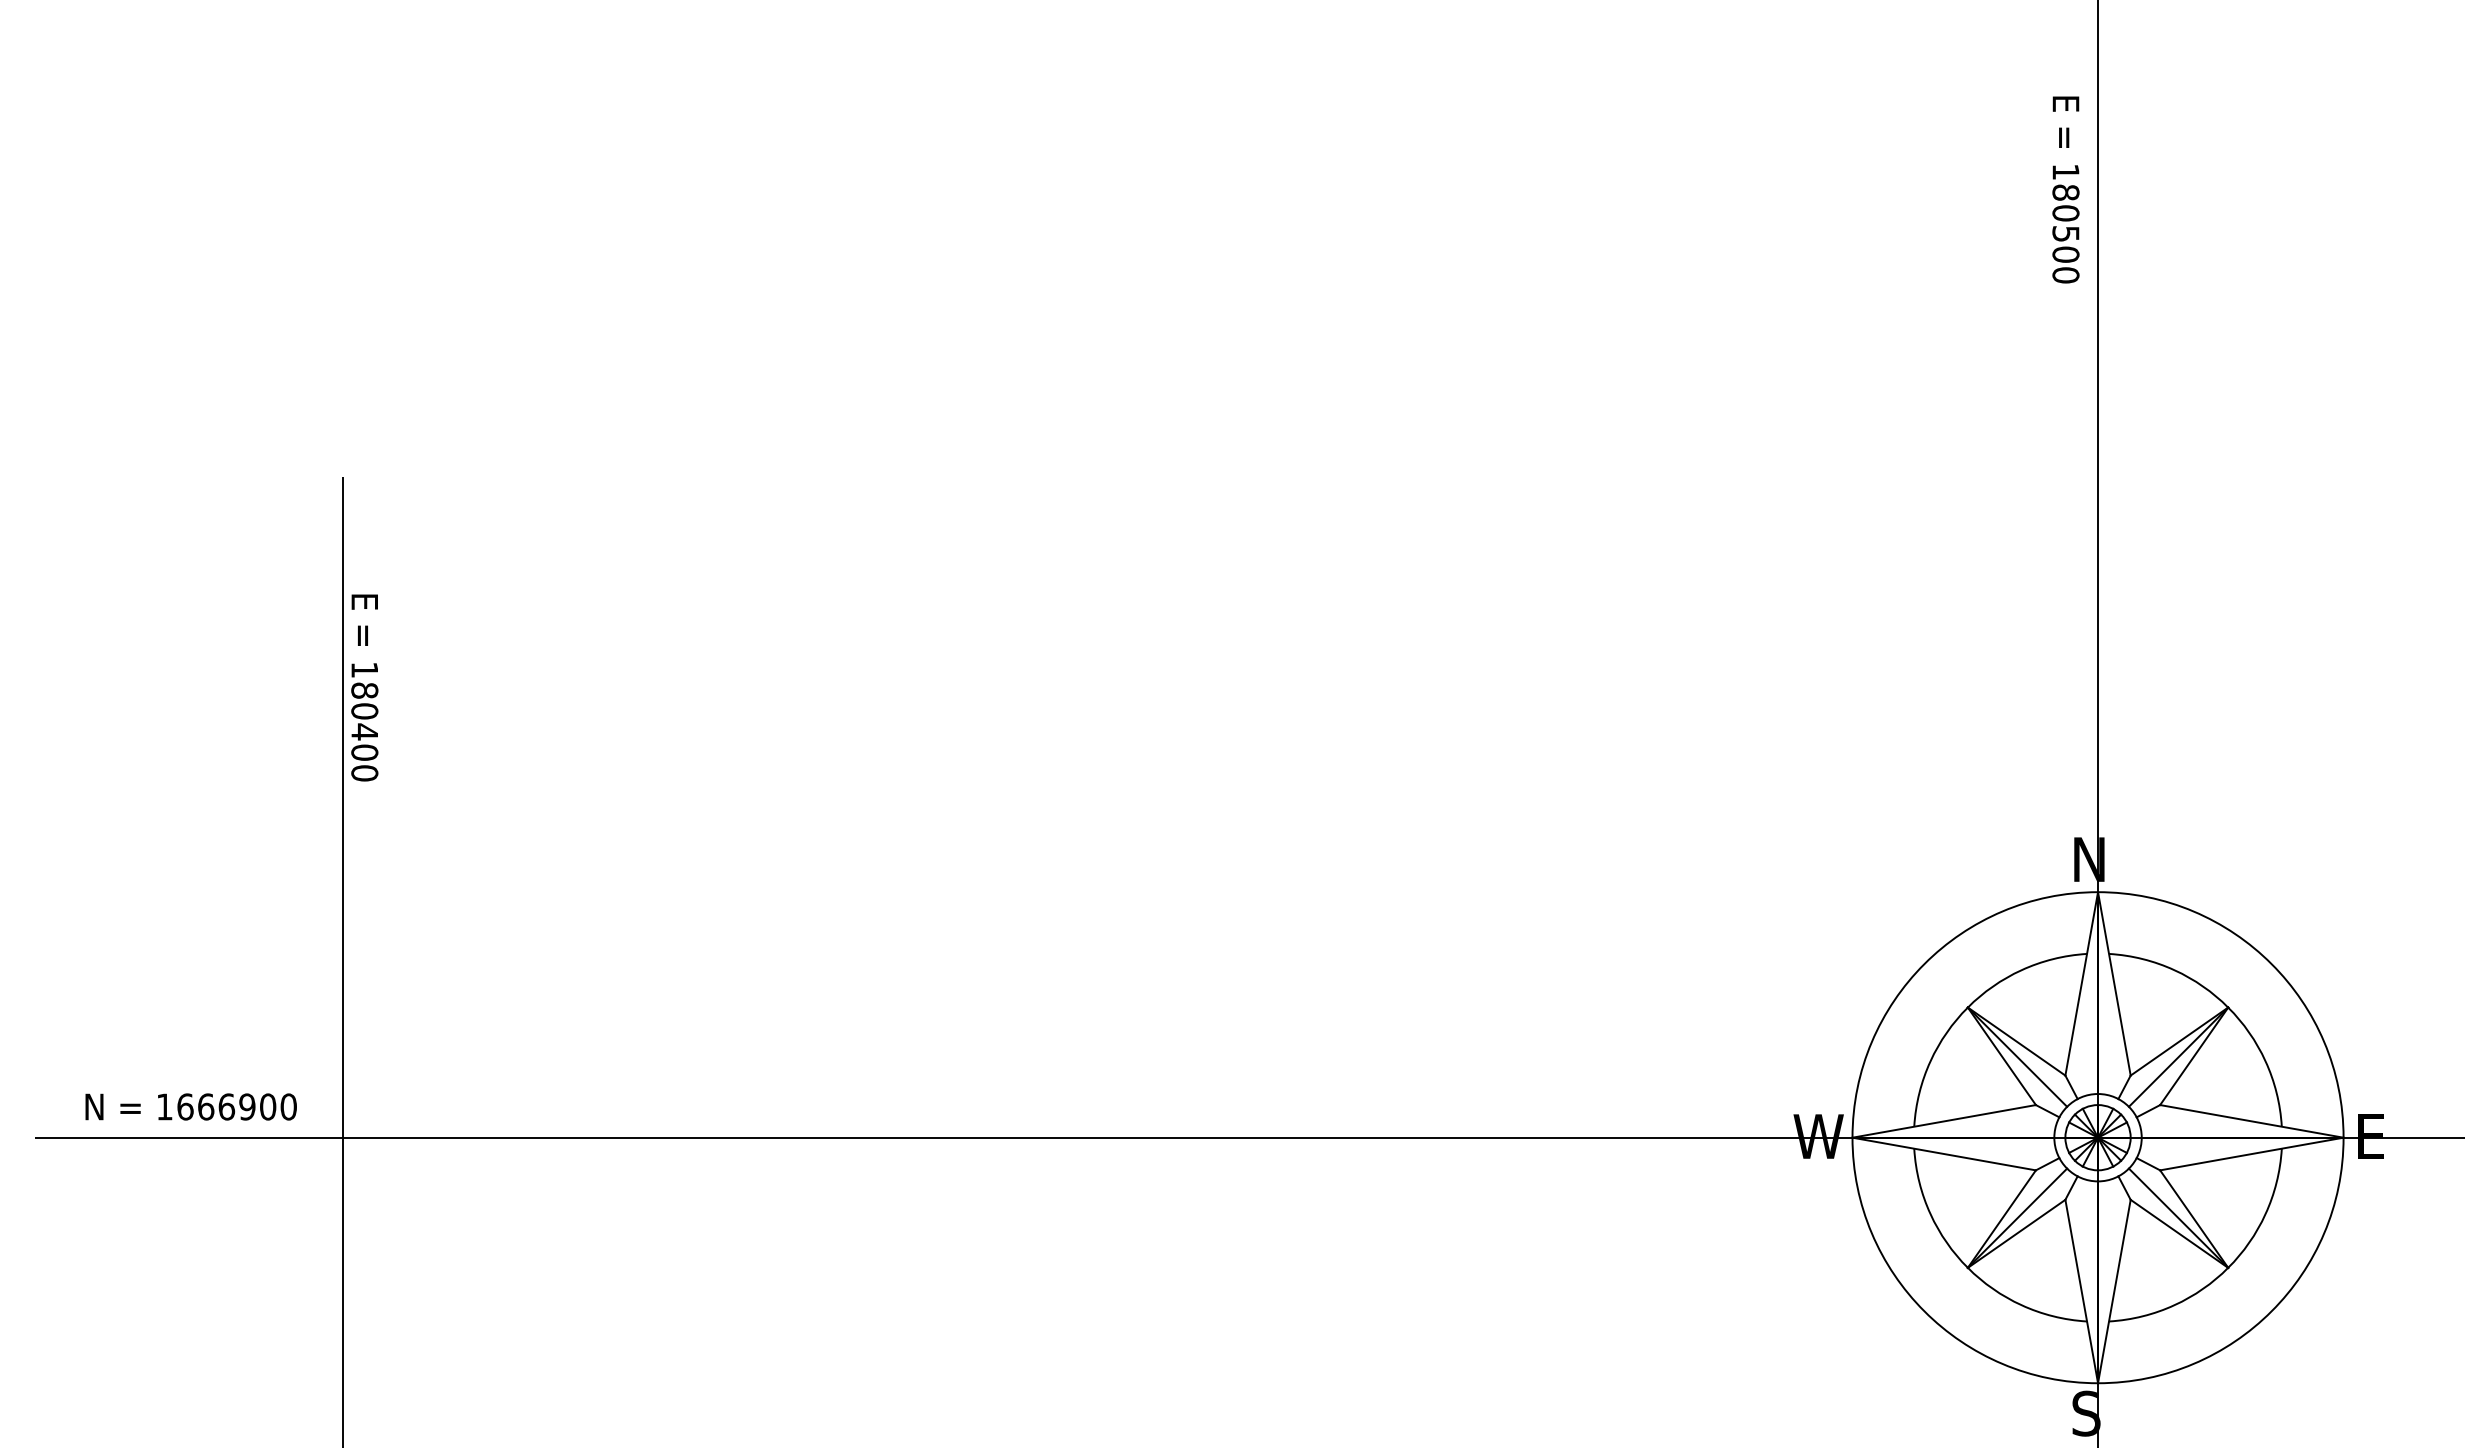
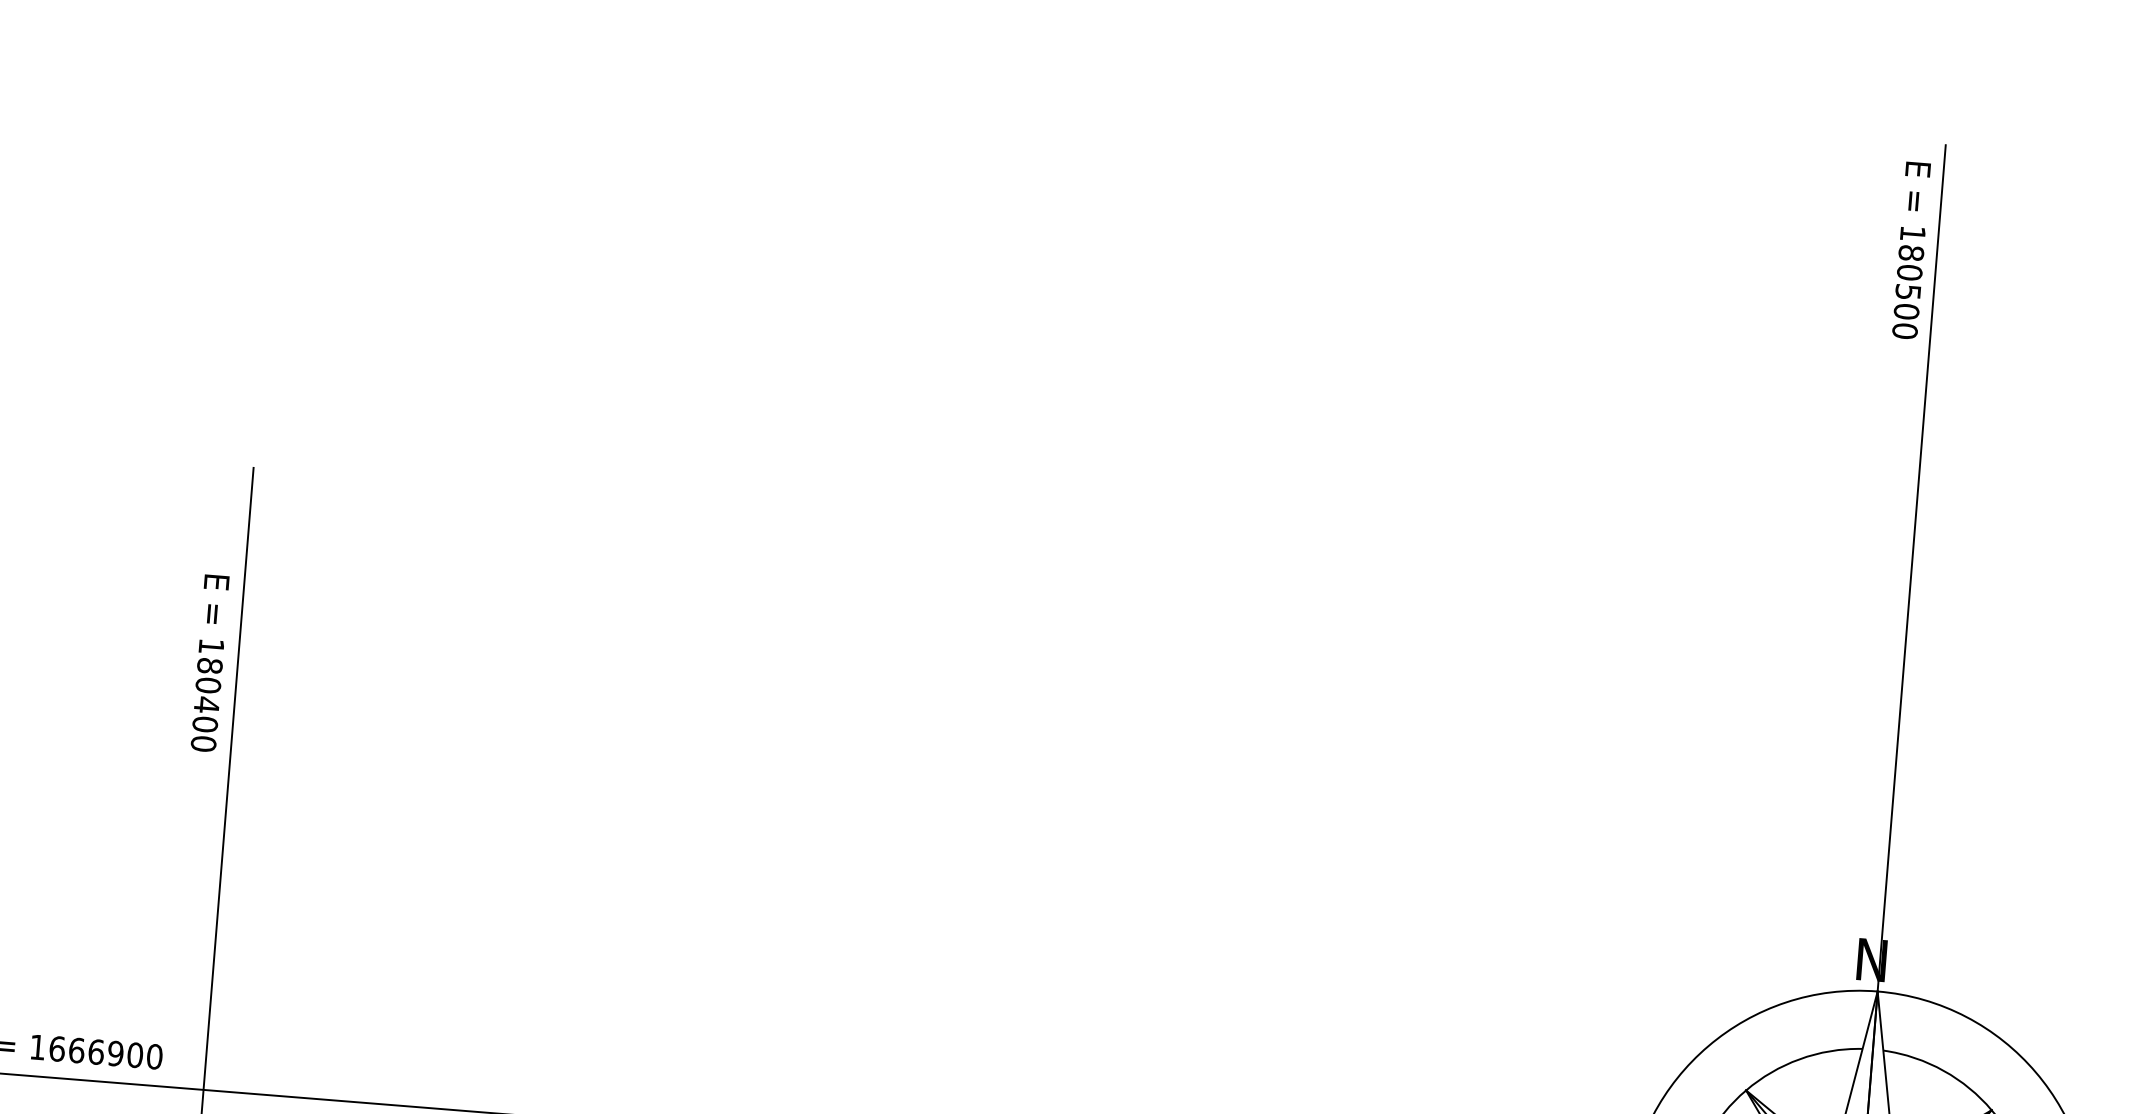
text: (2065, 189) -> (1911, 250), moved
text: (364, 687) -> (209, 663), moved

